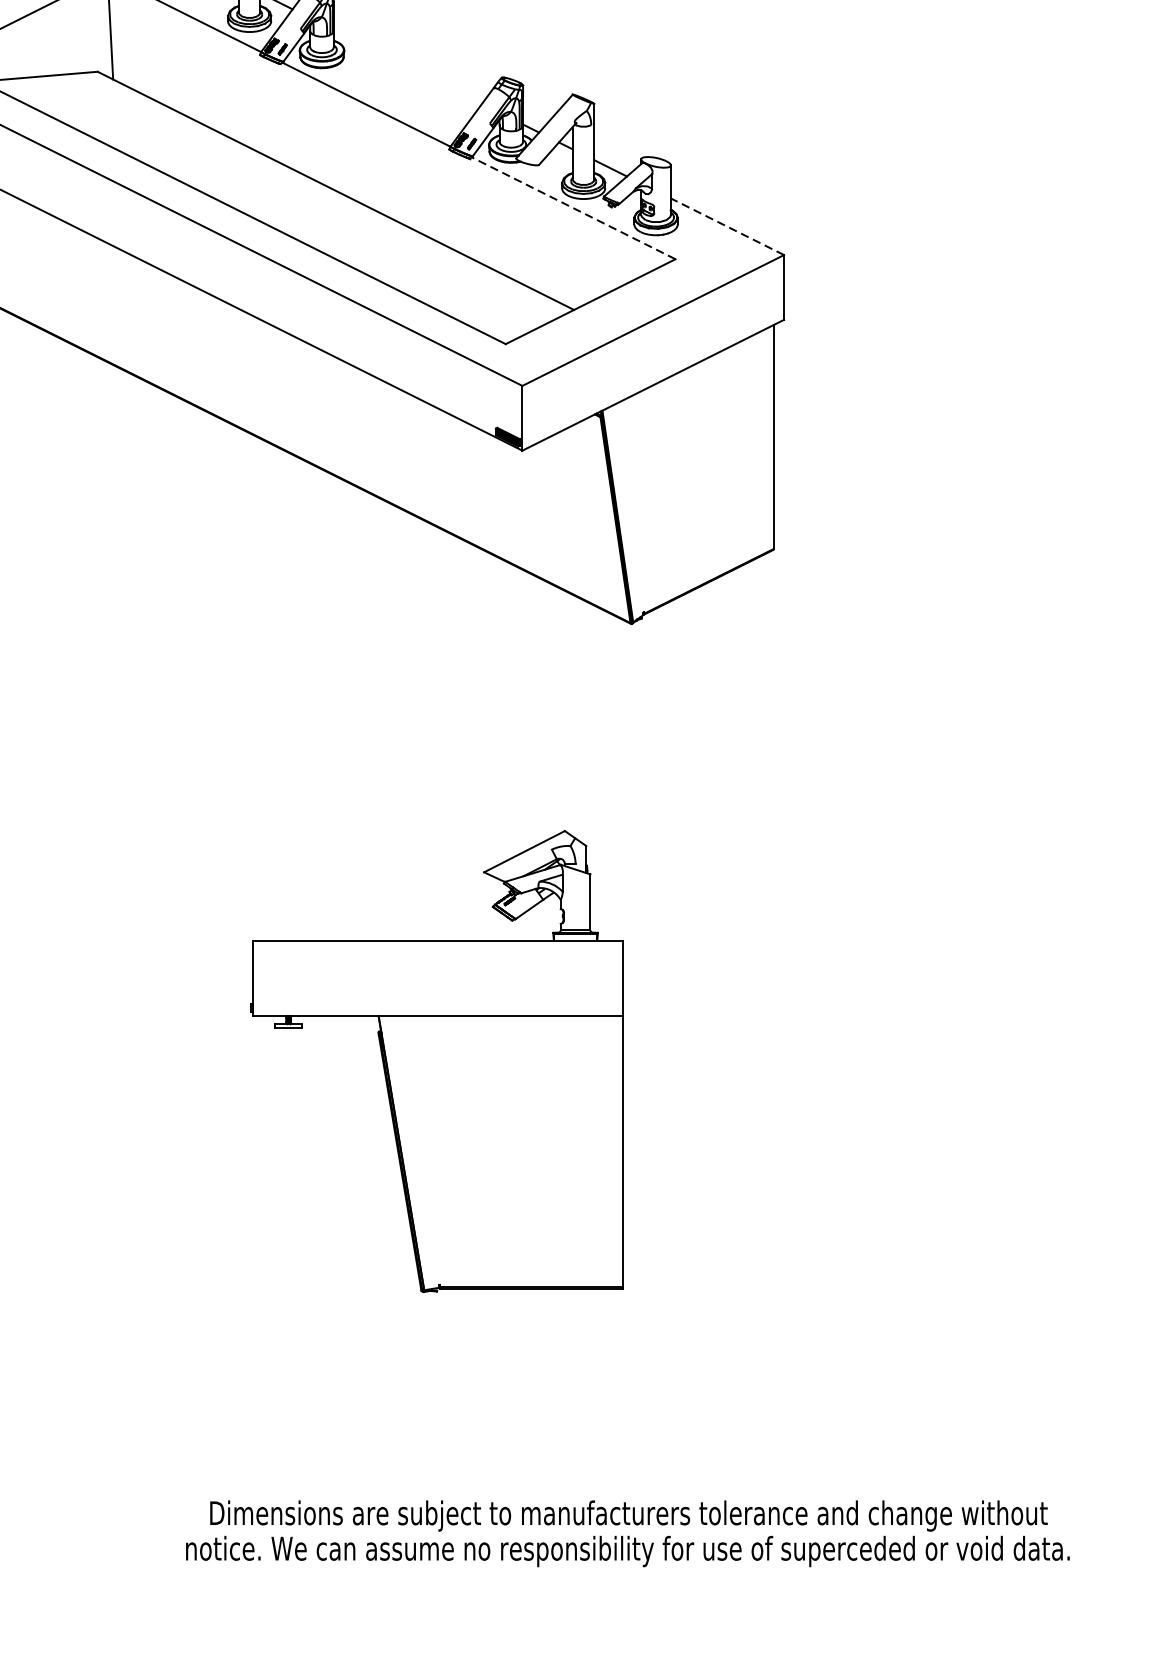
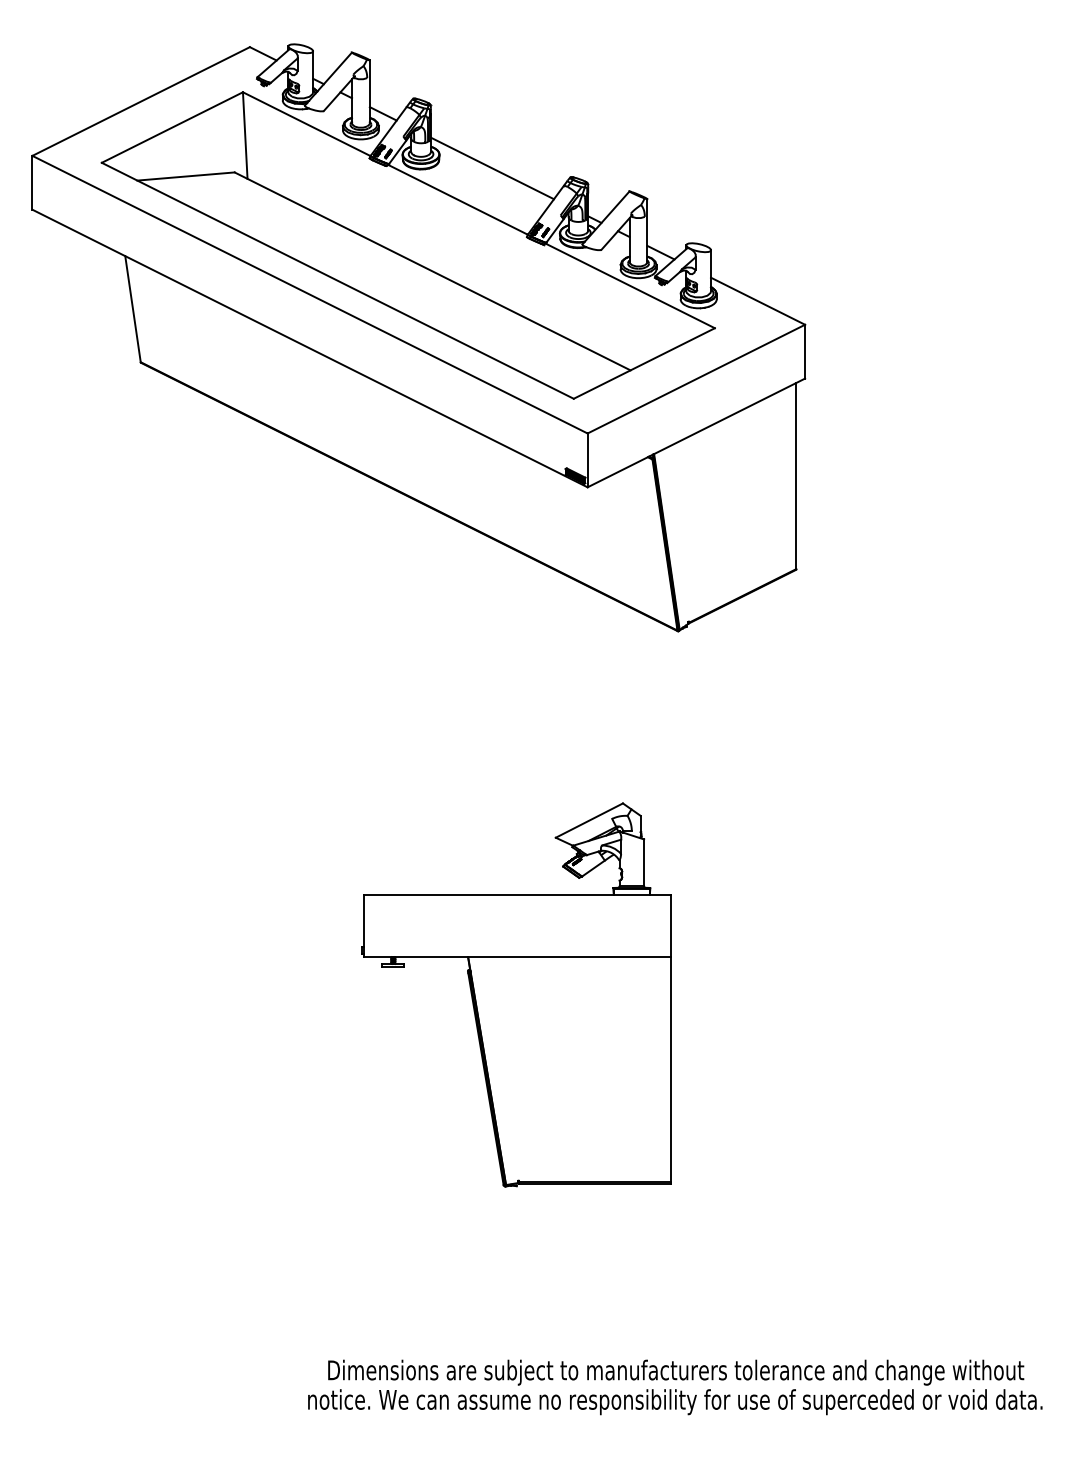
line: (407, 67) -> (492, 168), added
line: (574, 207) -> (630, 285), dashed -> solid
line: (728, 227) -> (758, 301), dashed -> solid

